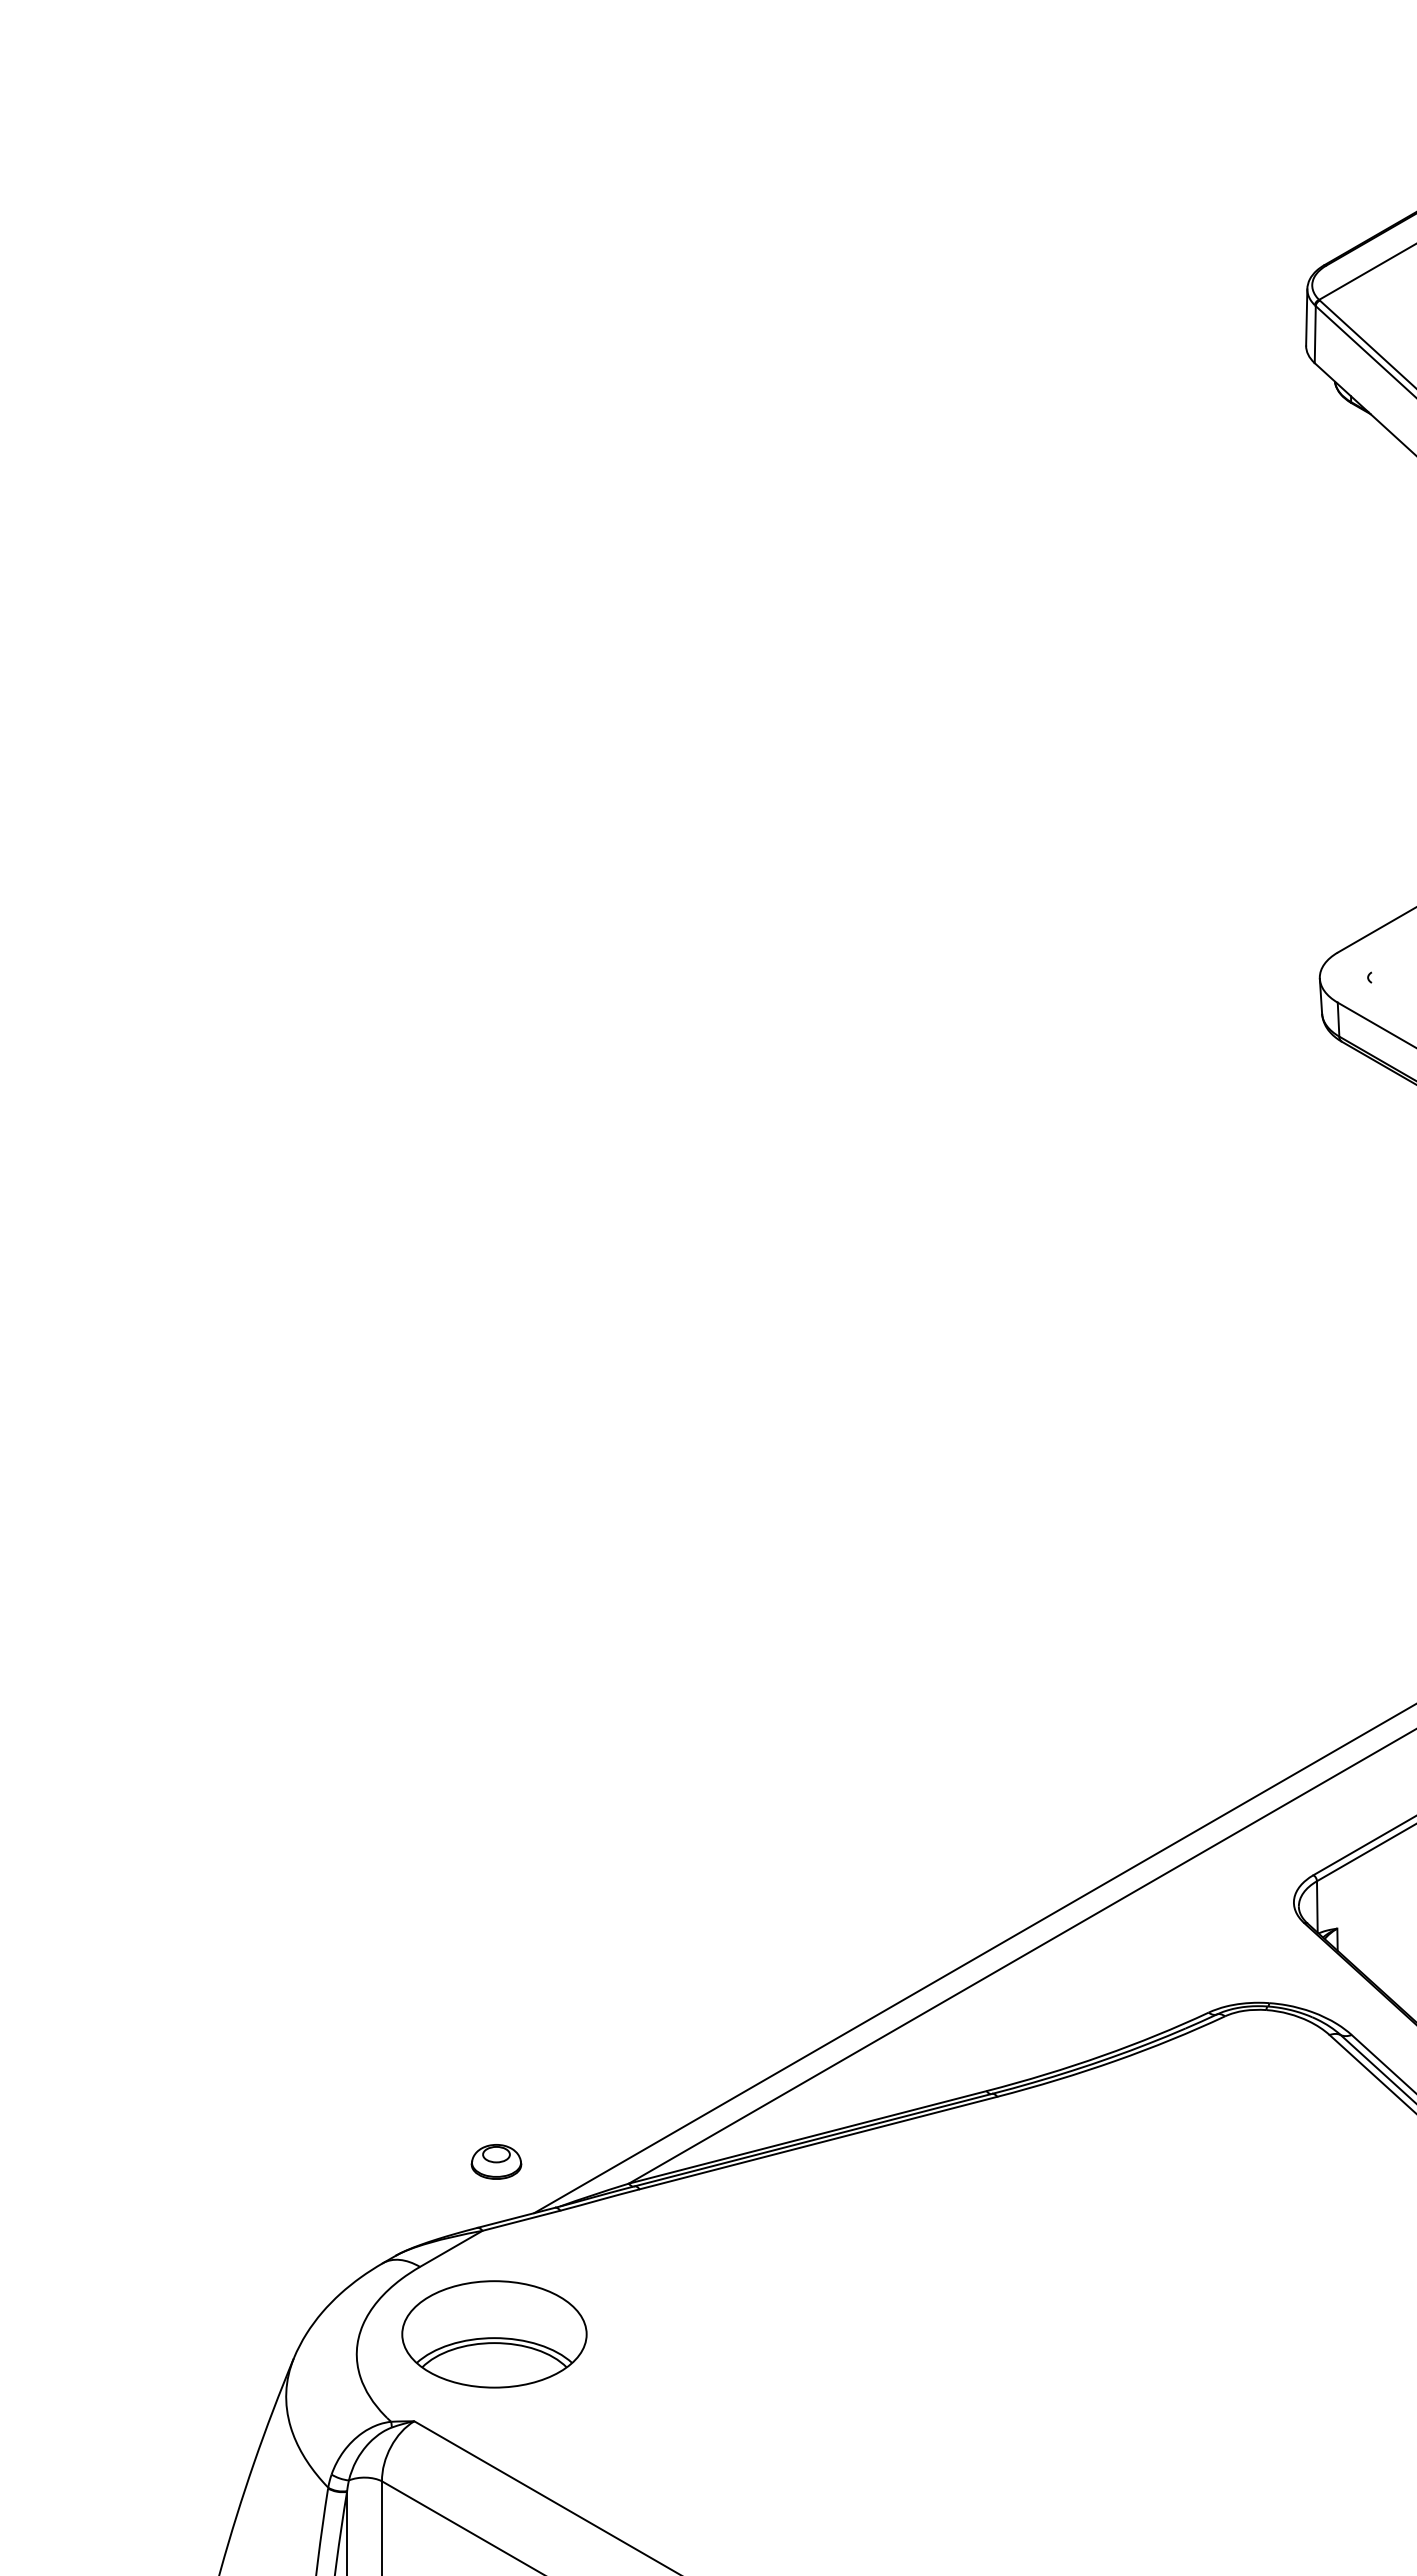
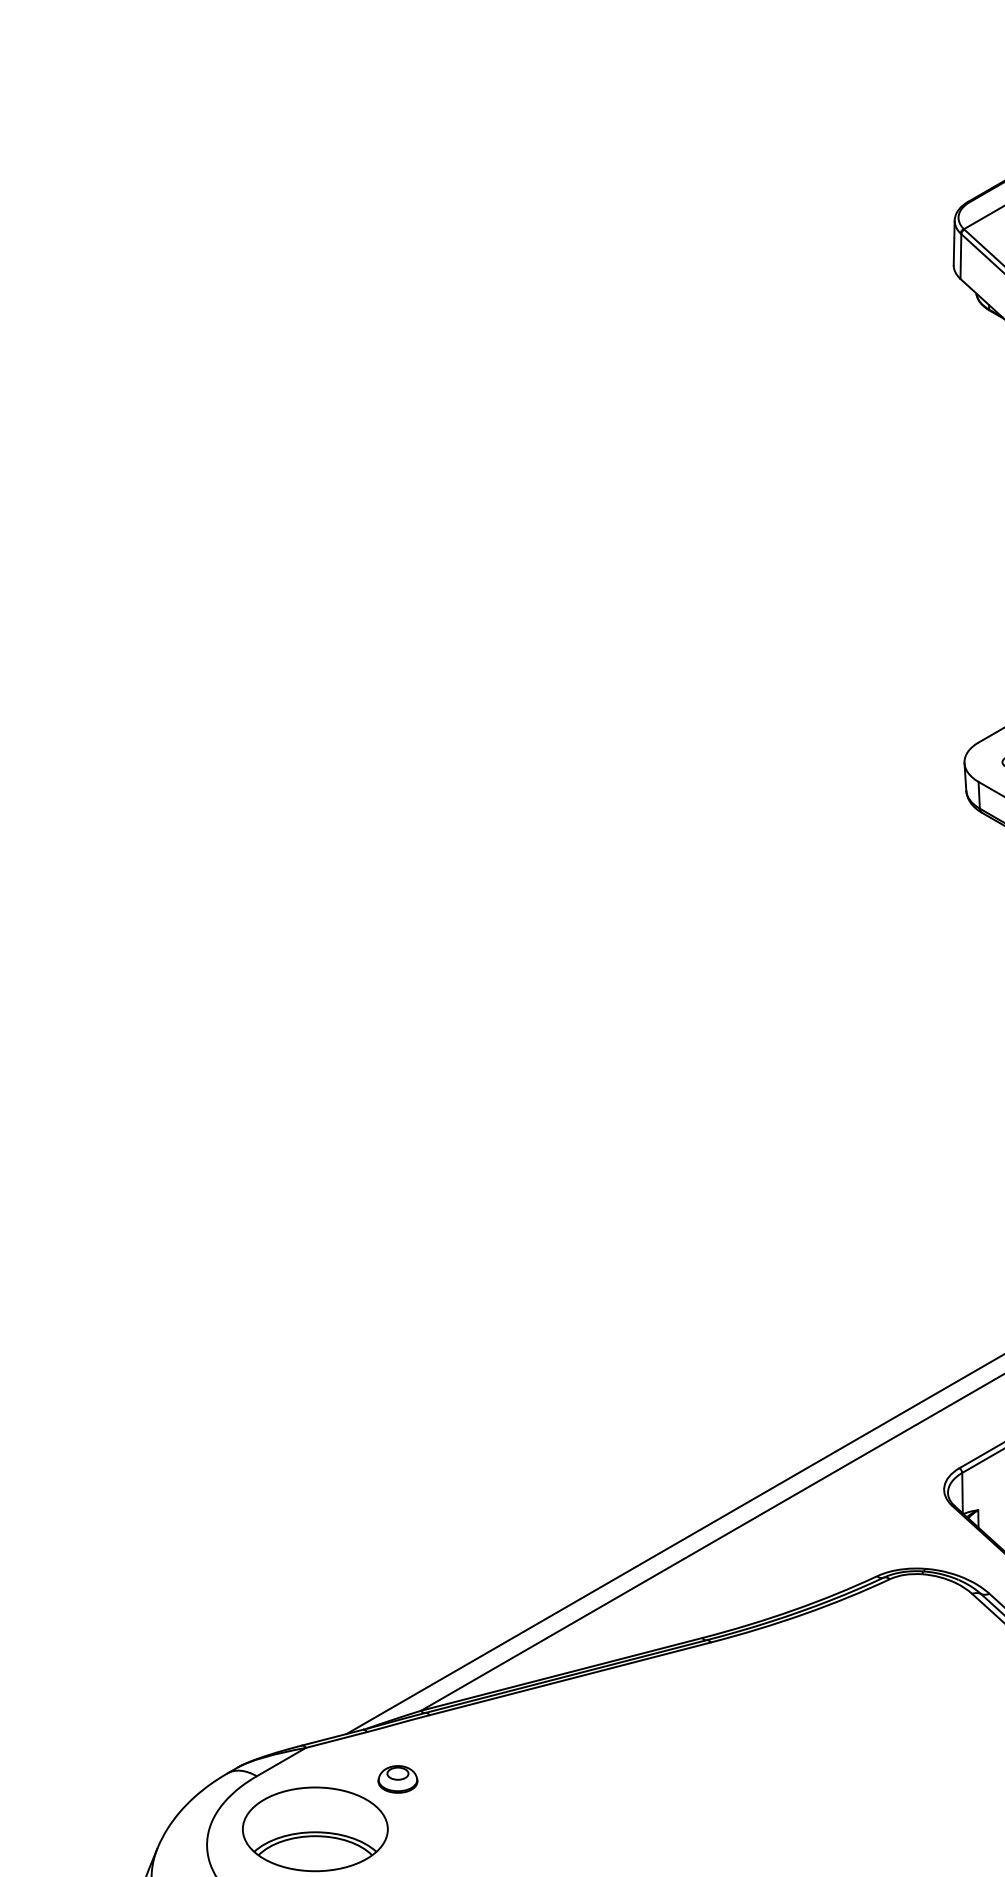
part: (496, 2161) -> (397, 1779), moved

